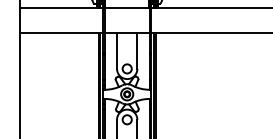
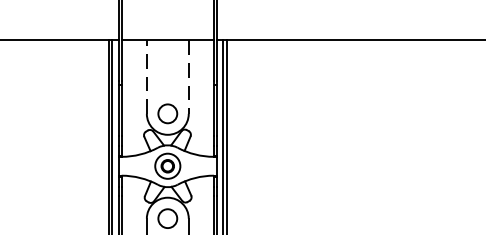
line: (117, 51) -> (147, 77), solid -> dashed
line: (137, 51) -> (188, 77), solid -> dashed

